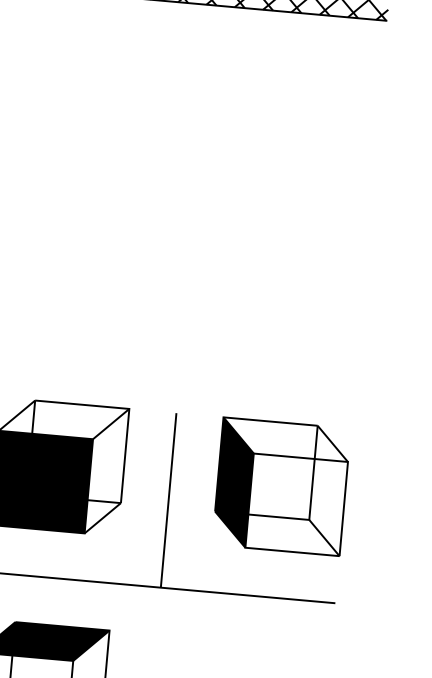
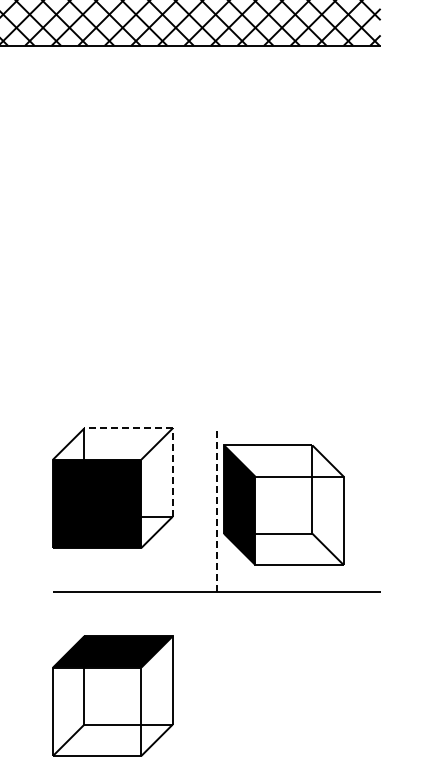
line: (129, 409) -> (172, 428), solid -> dashed
part: (281, 486) -> (283, 504), moved
line: (168, 500) -> (216, 510), solid -> dashed

